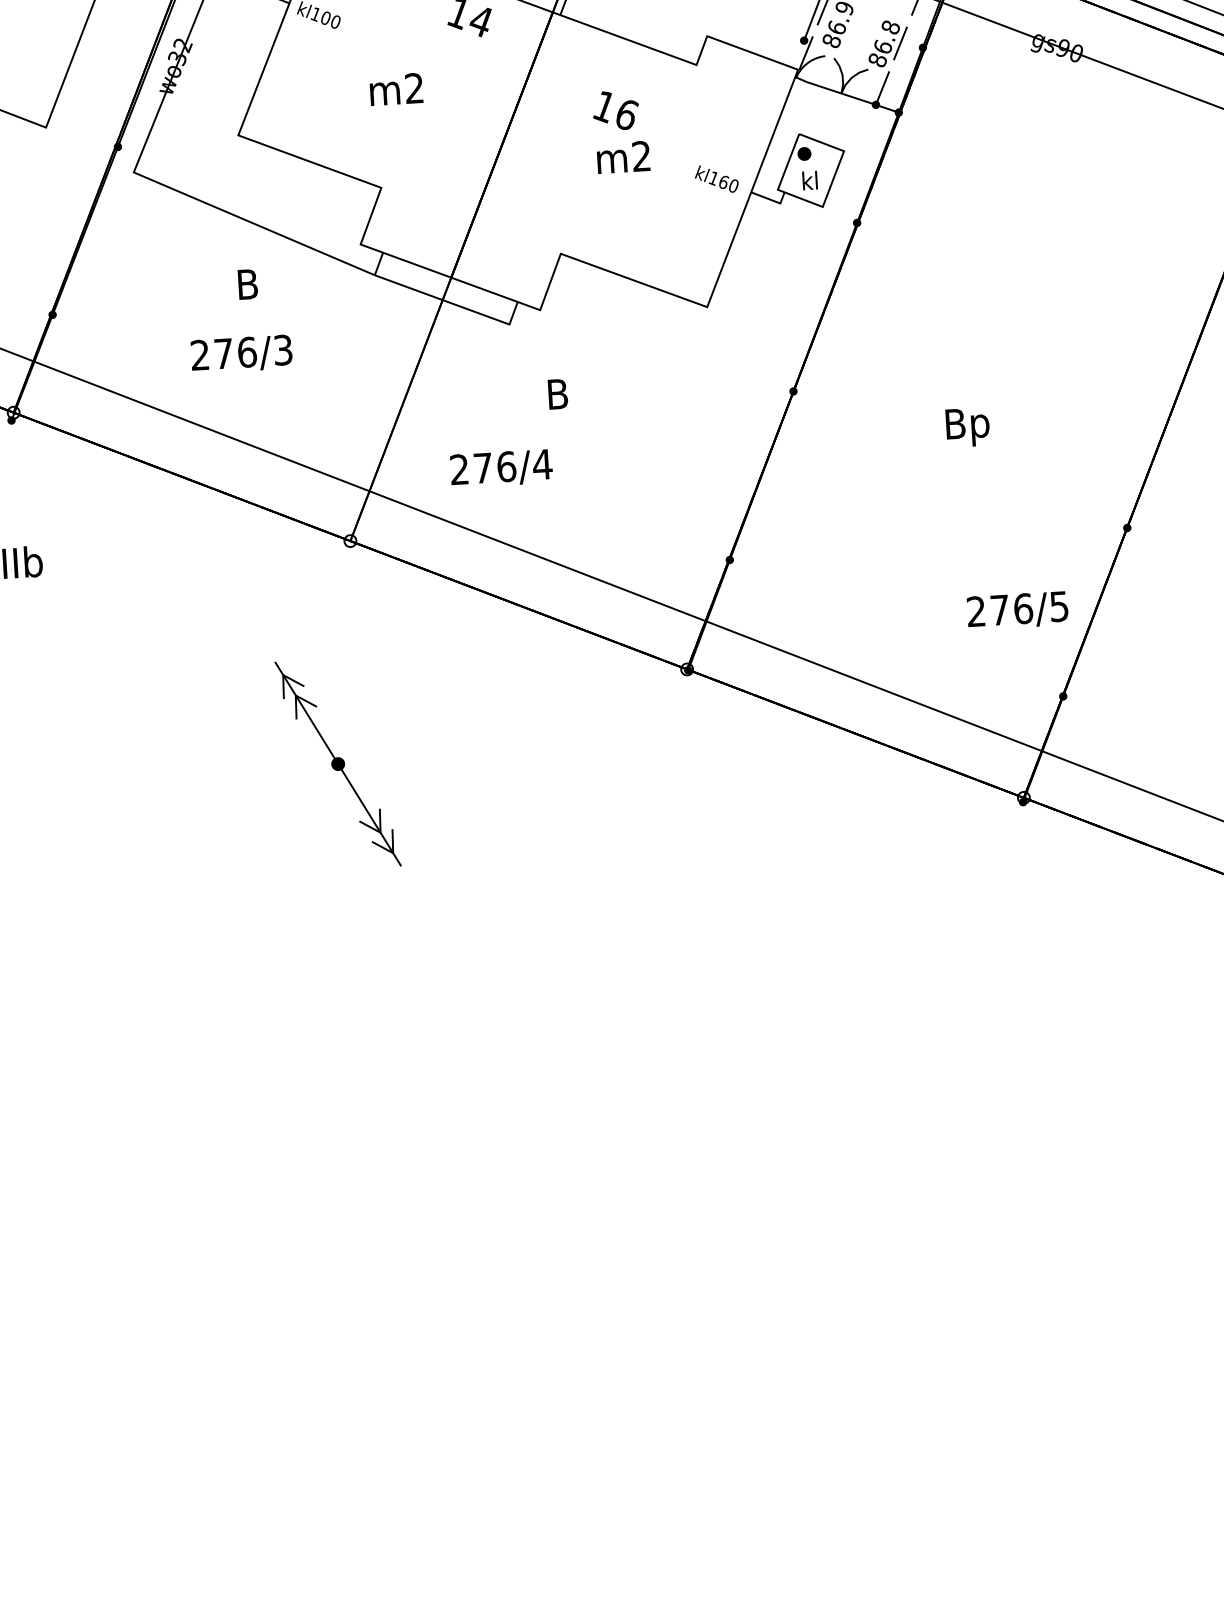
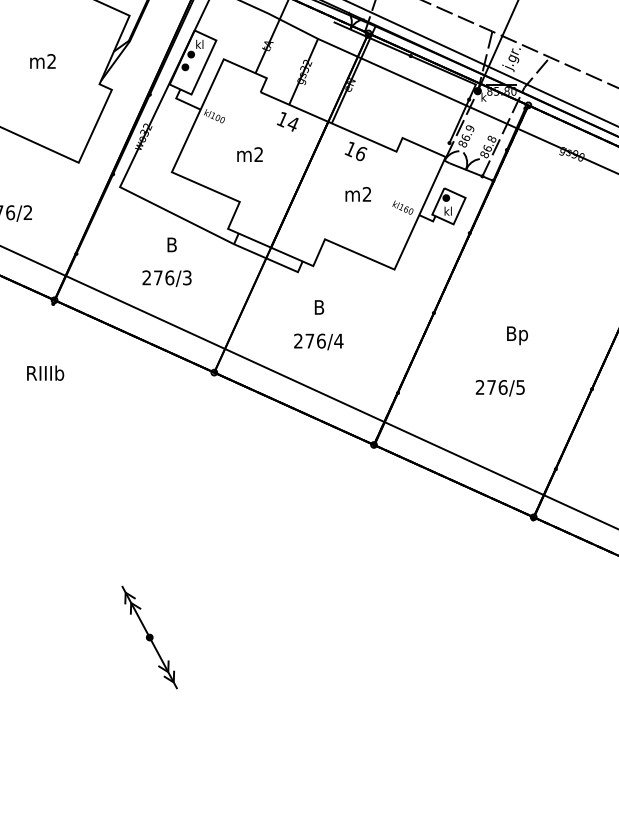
text: (614, 110) -> (355, 151), moved
text: (500, 467) -> (318, 341), moved
text: (1016, 611) -> (499, 388), moved
part: (337, 764) -> (149, 637), moved

